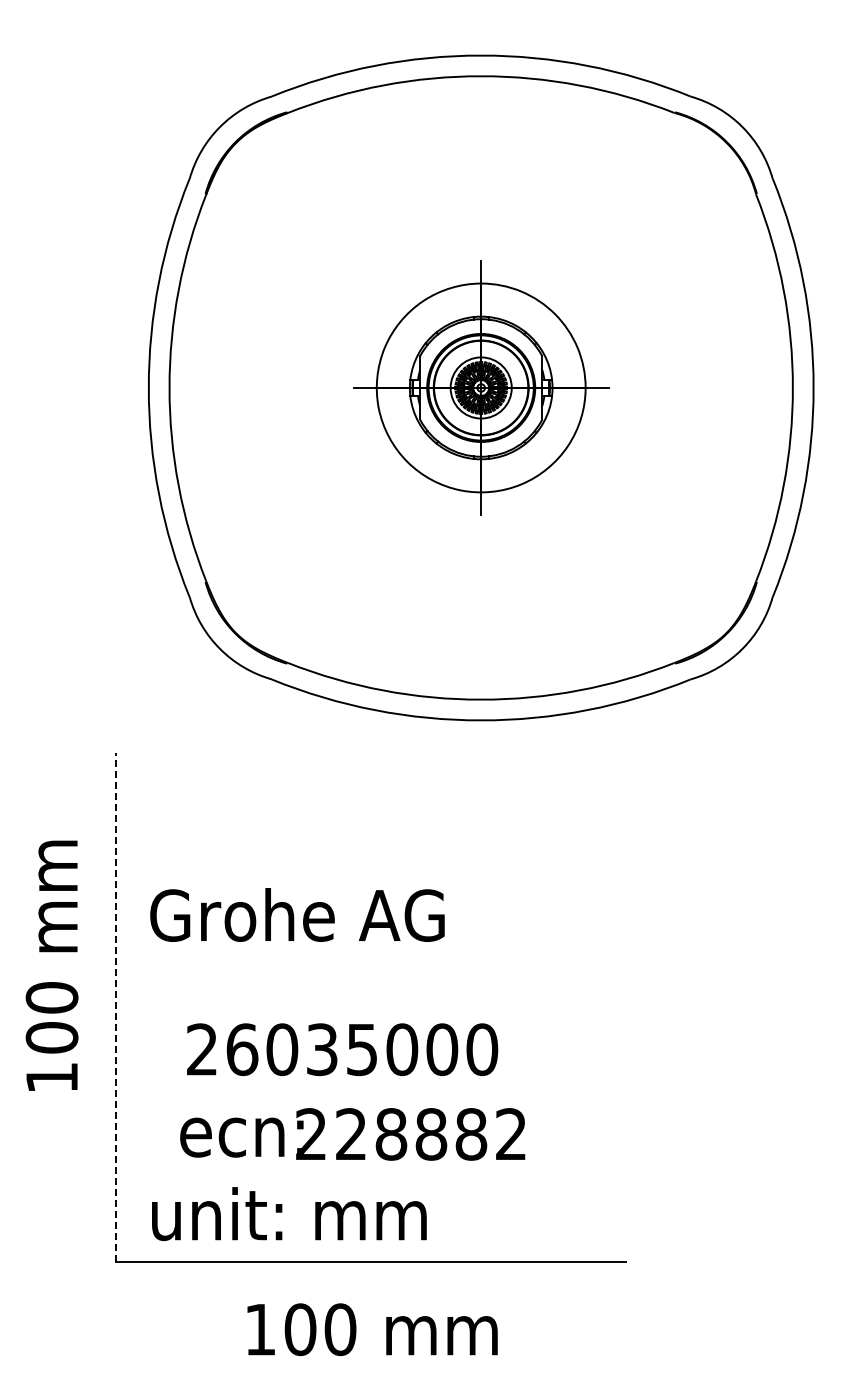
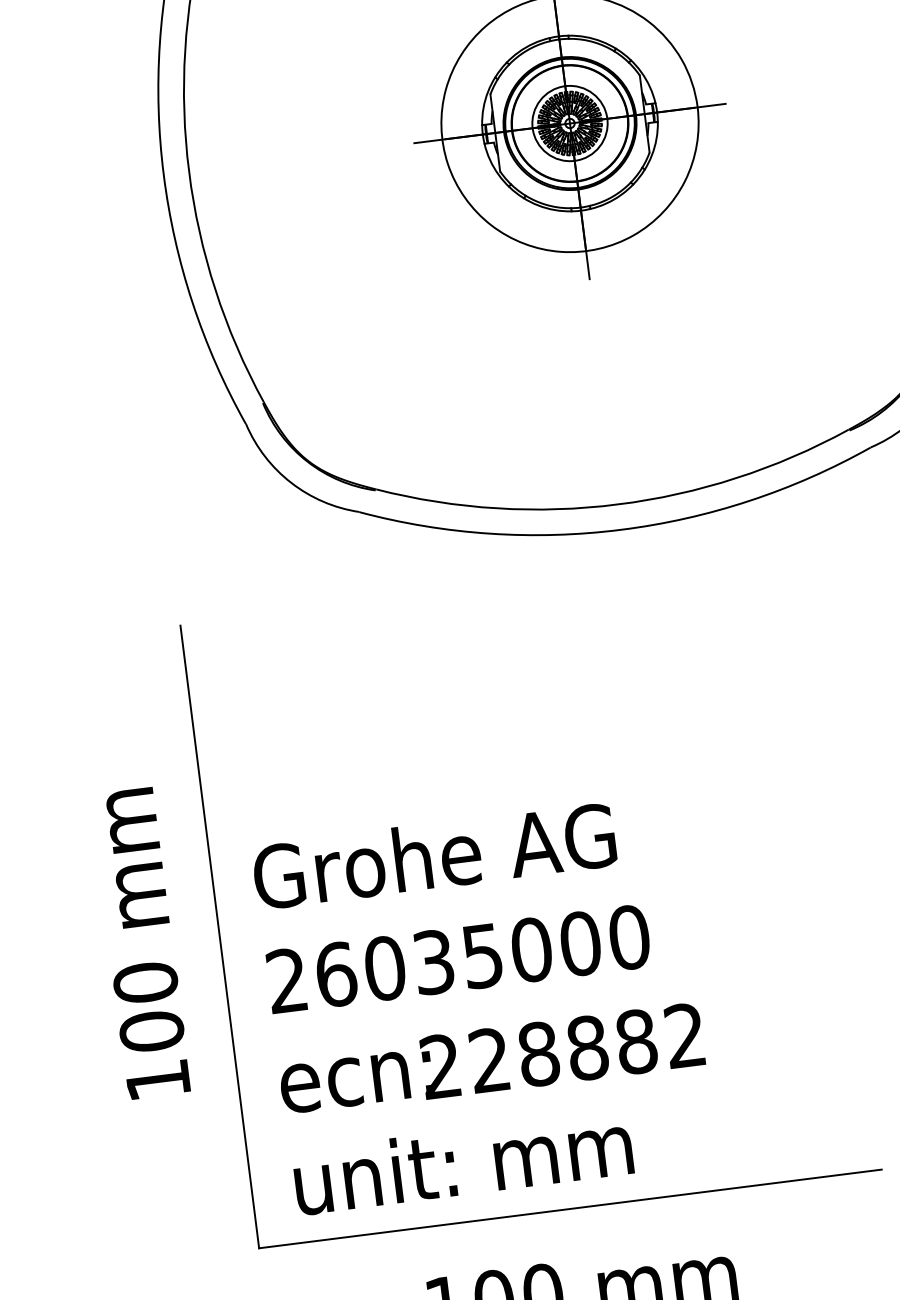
text: (297, 914) -> (434, 855), moved
text: (51, 965) -> (140, 943), moved
line: (116, 1007) -> (219, 936), dashed -> solid
text: (342, 1049) -> (458, 958), moved
text: (352, 1134) -> (491, 1060), moved

